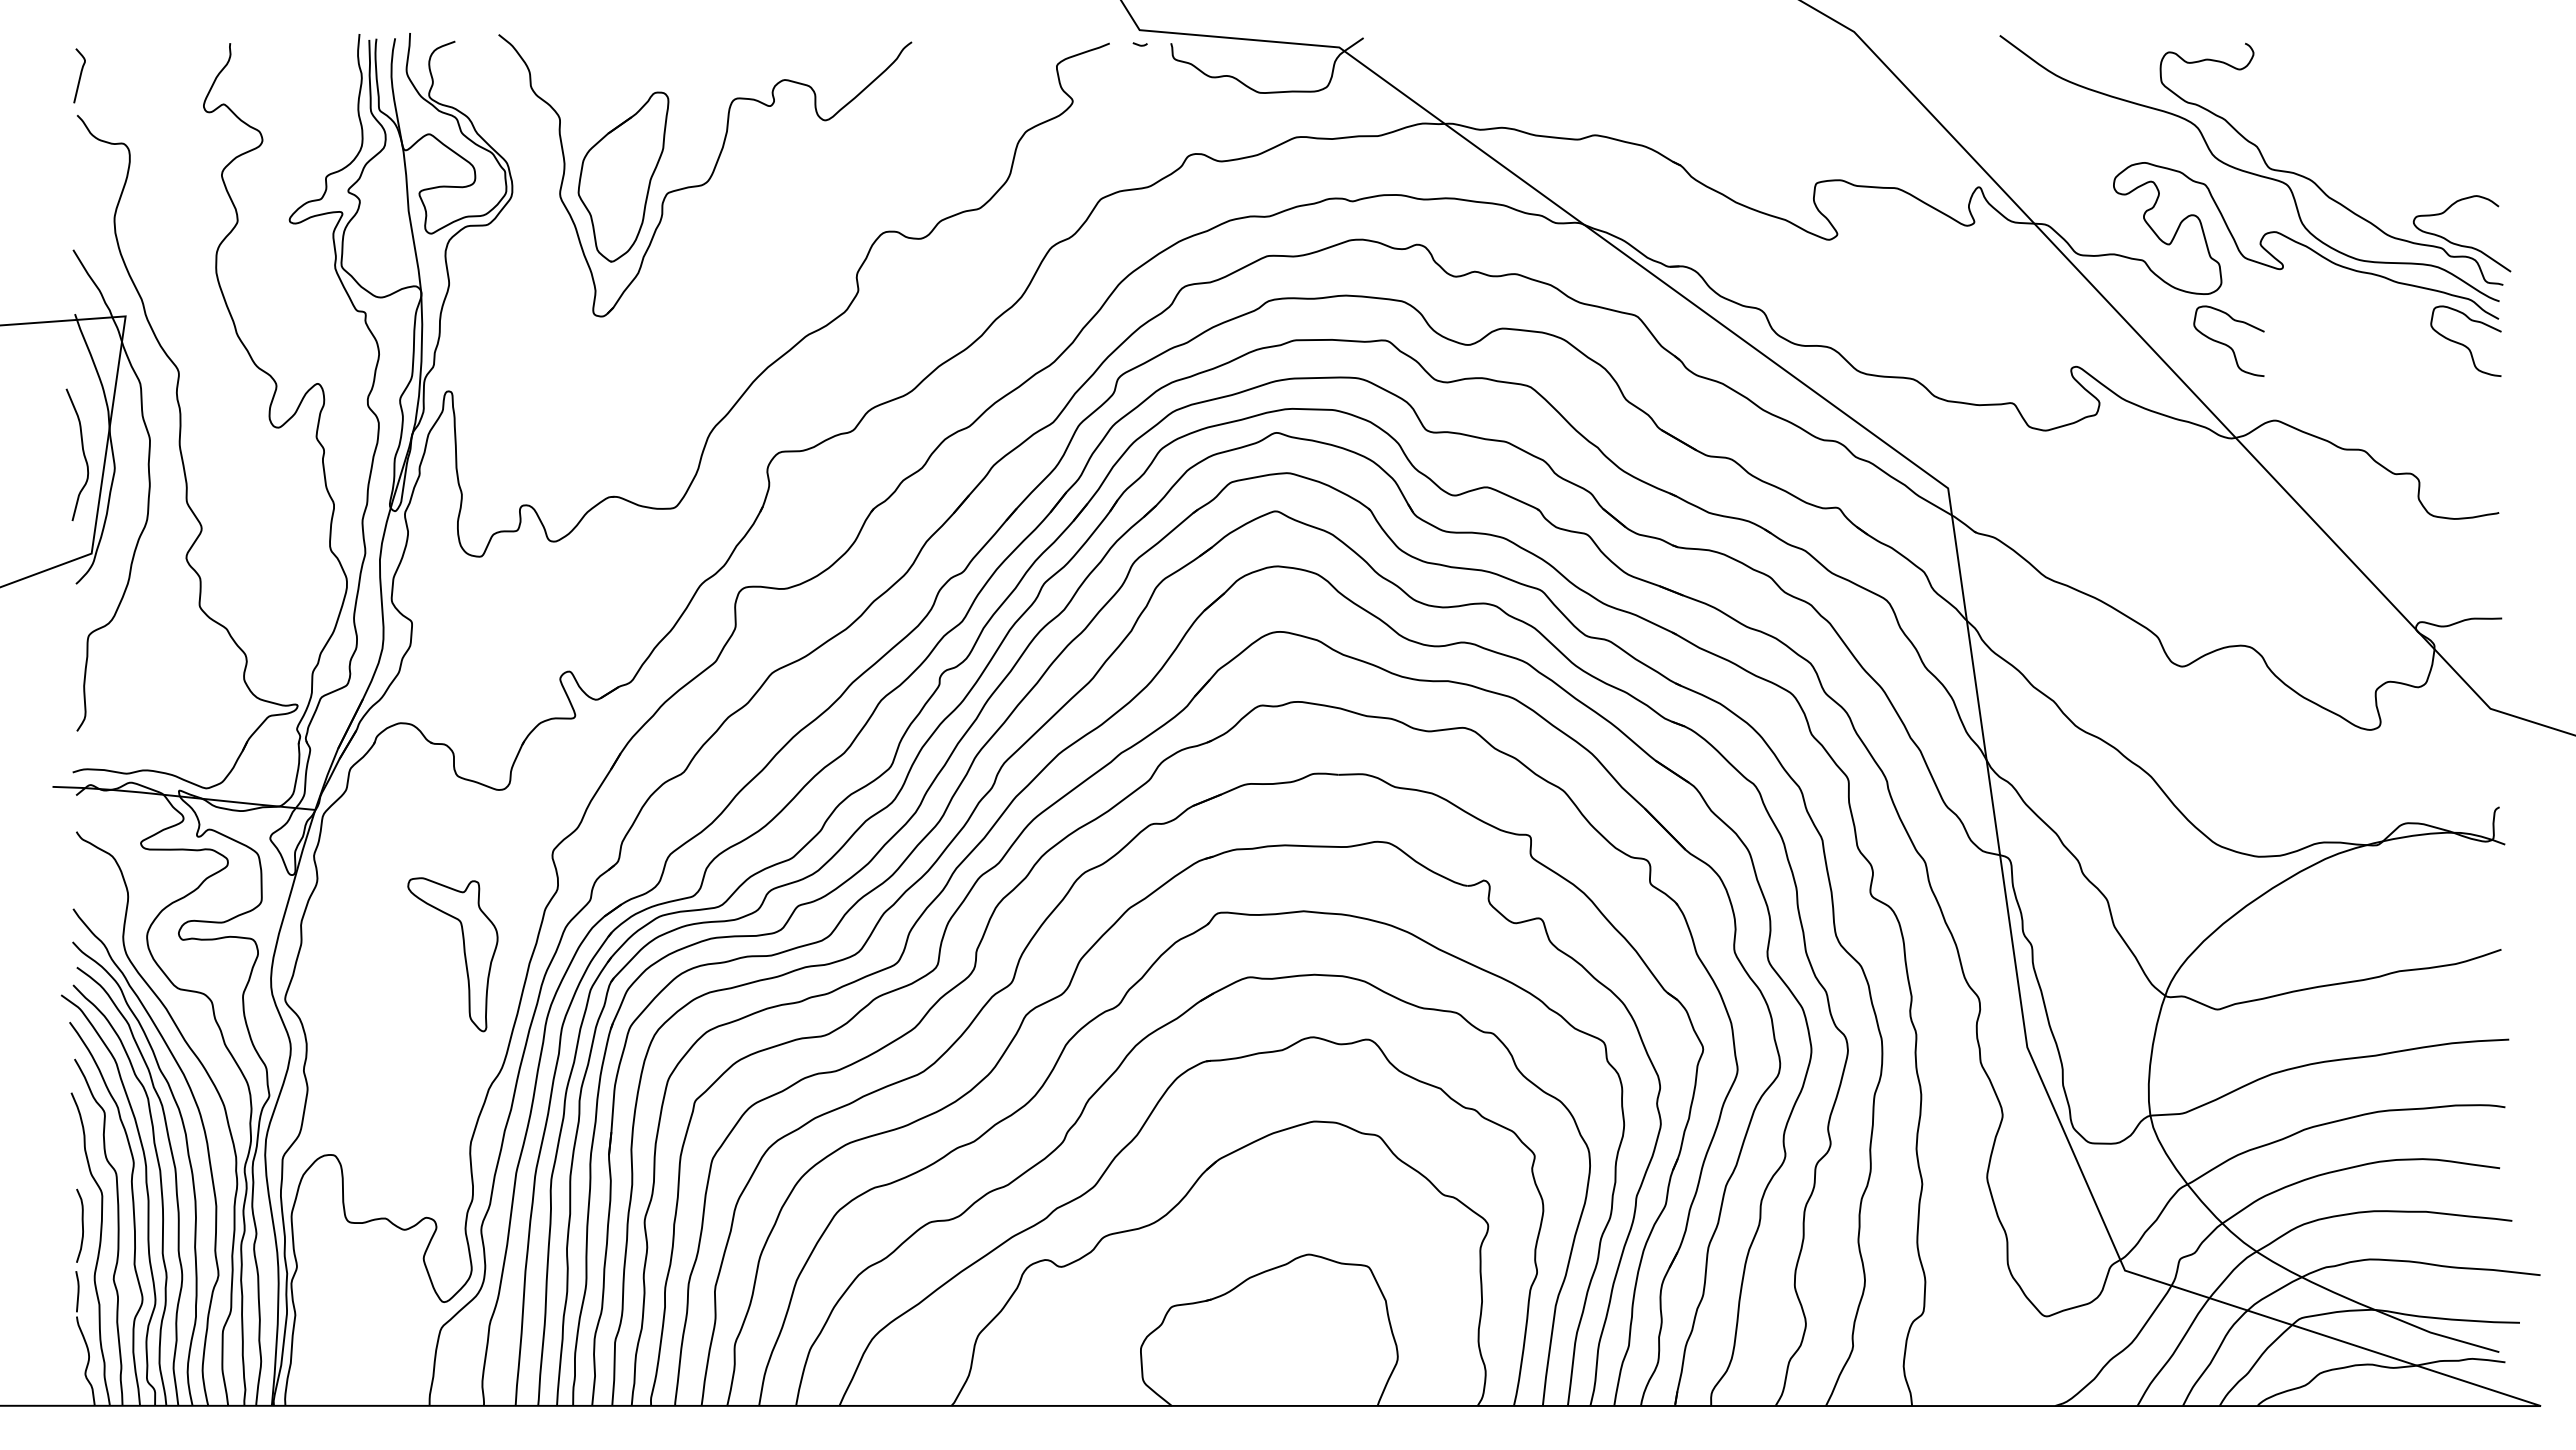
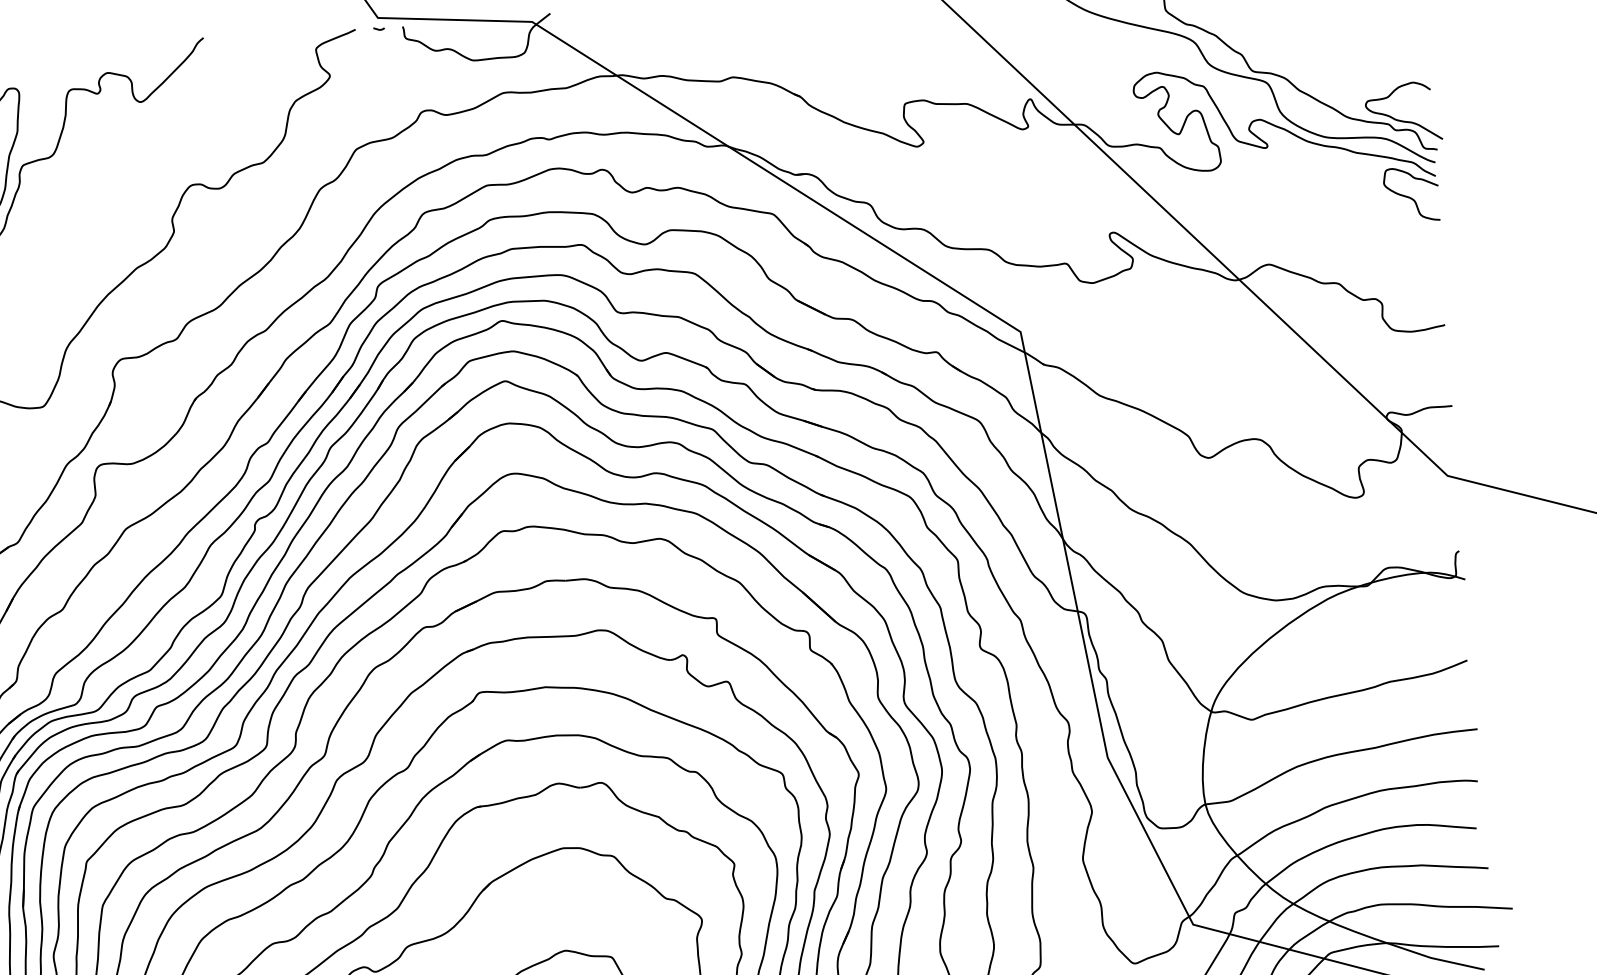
curve: (2227, 344) -> (1228, 208), removed

